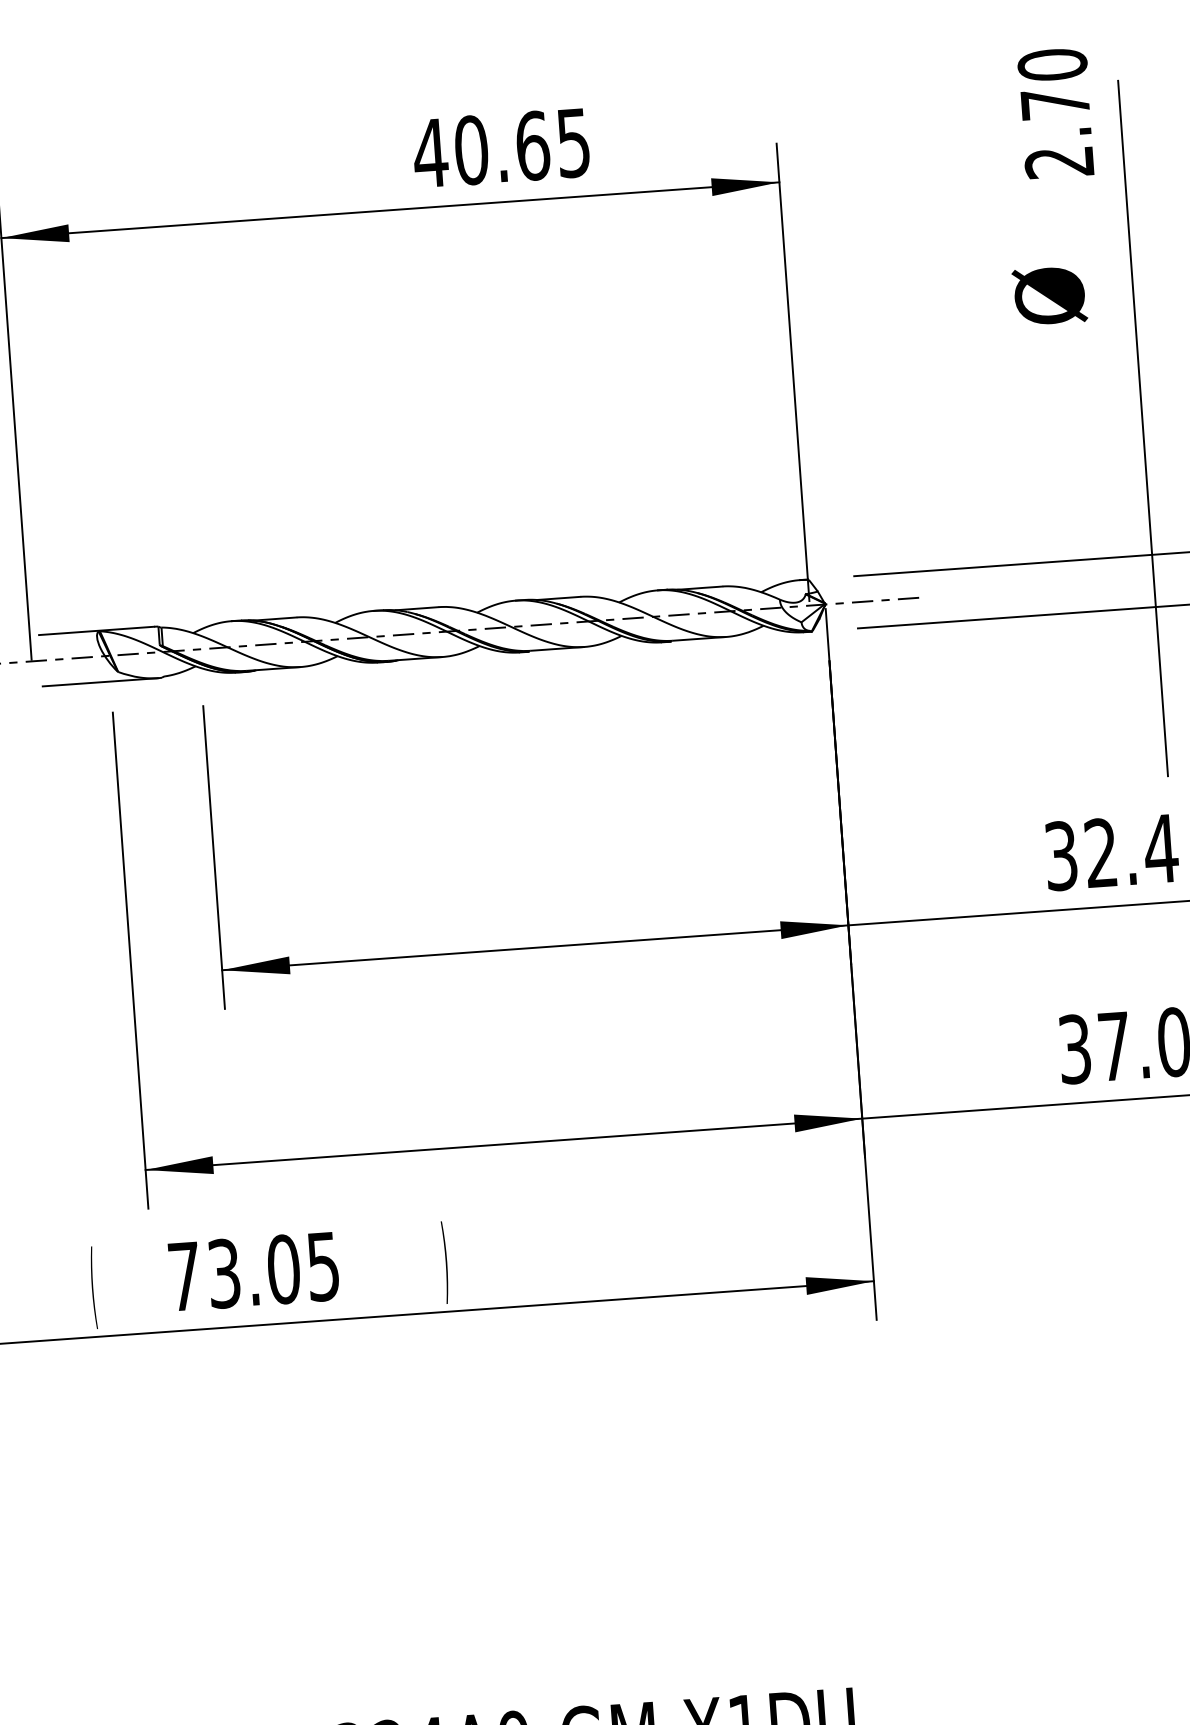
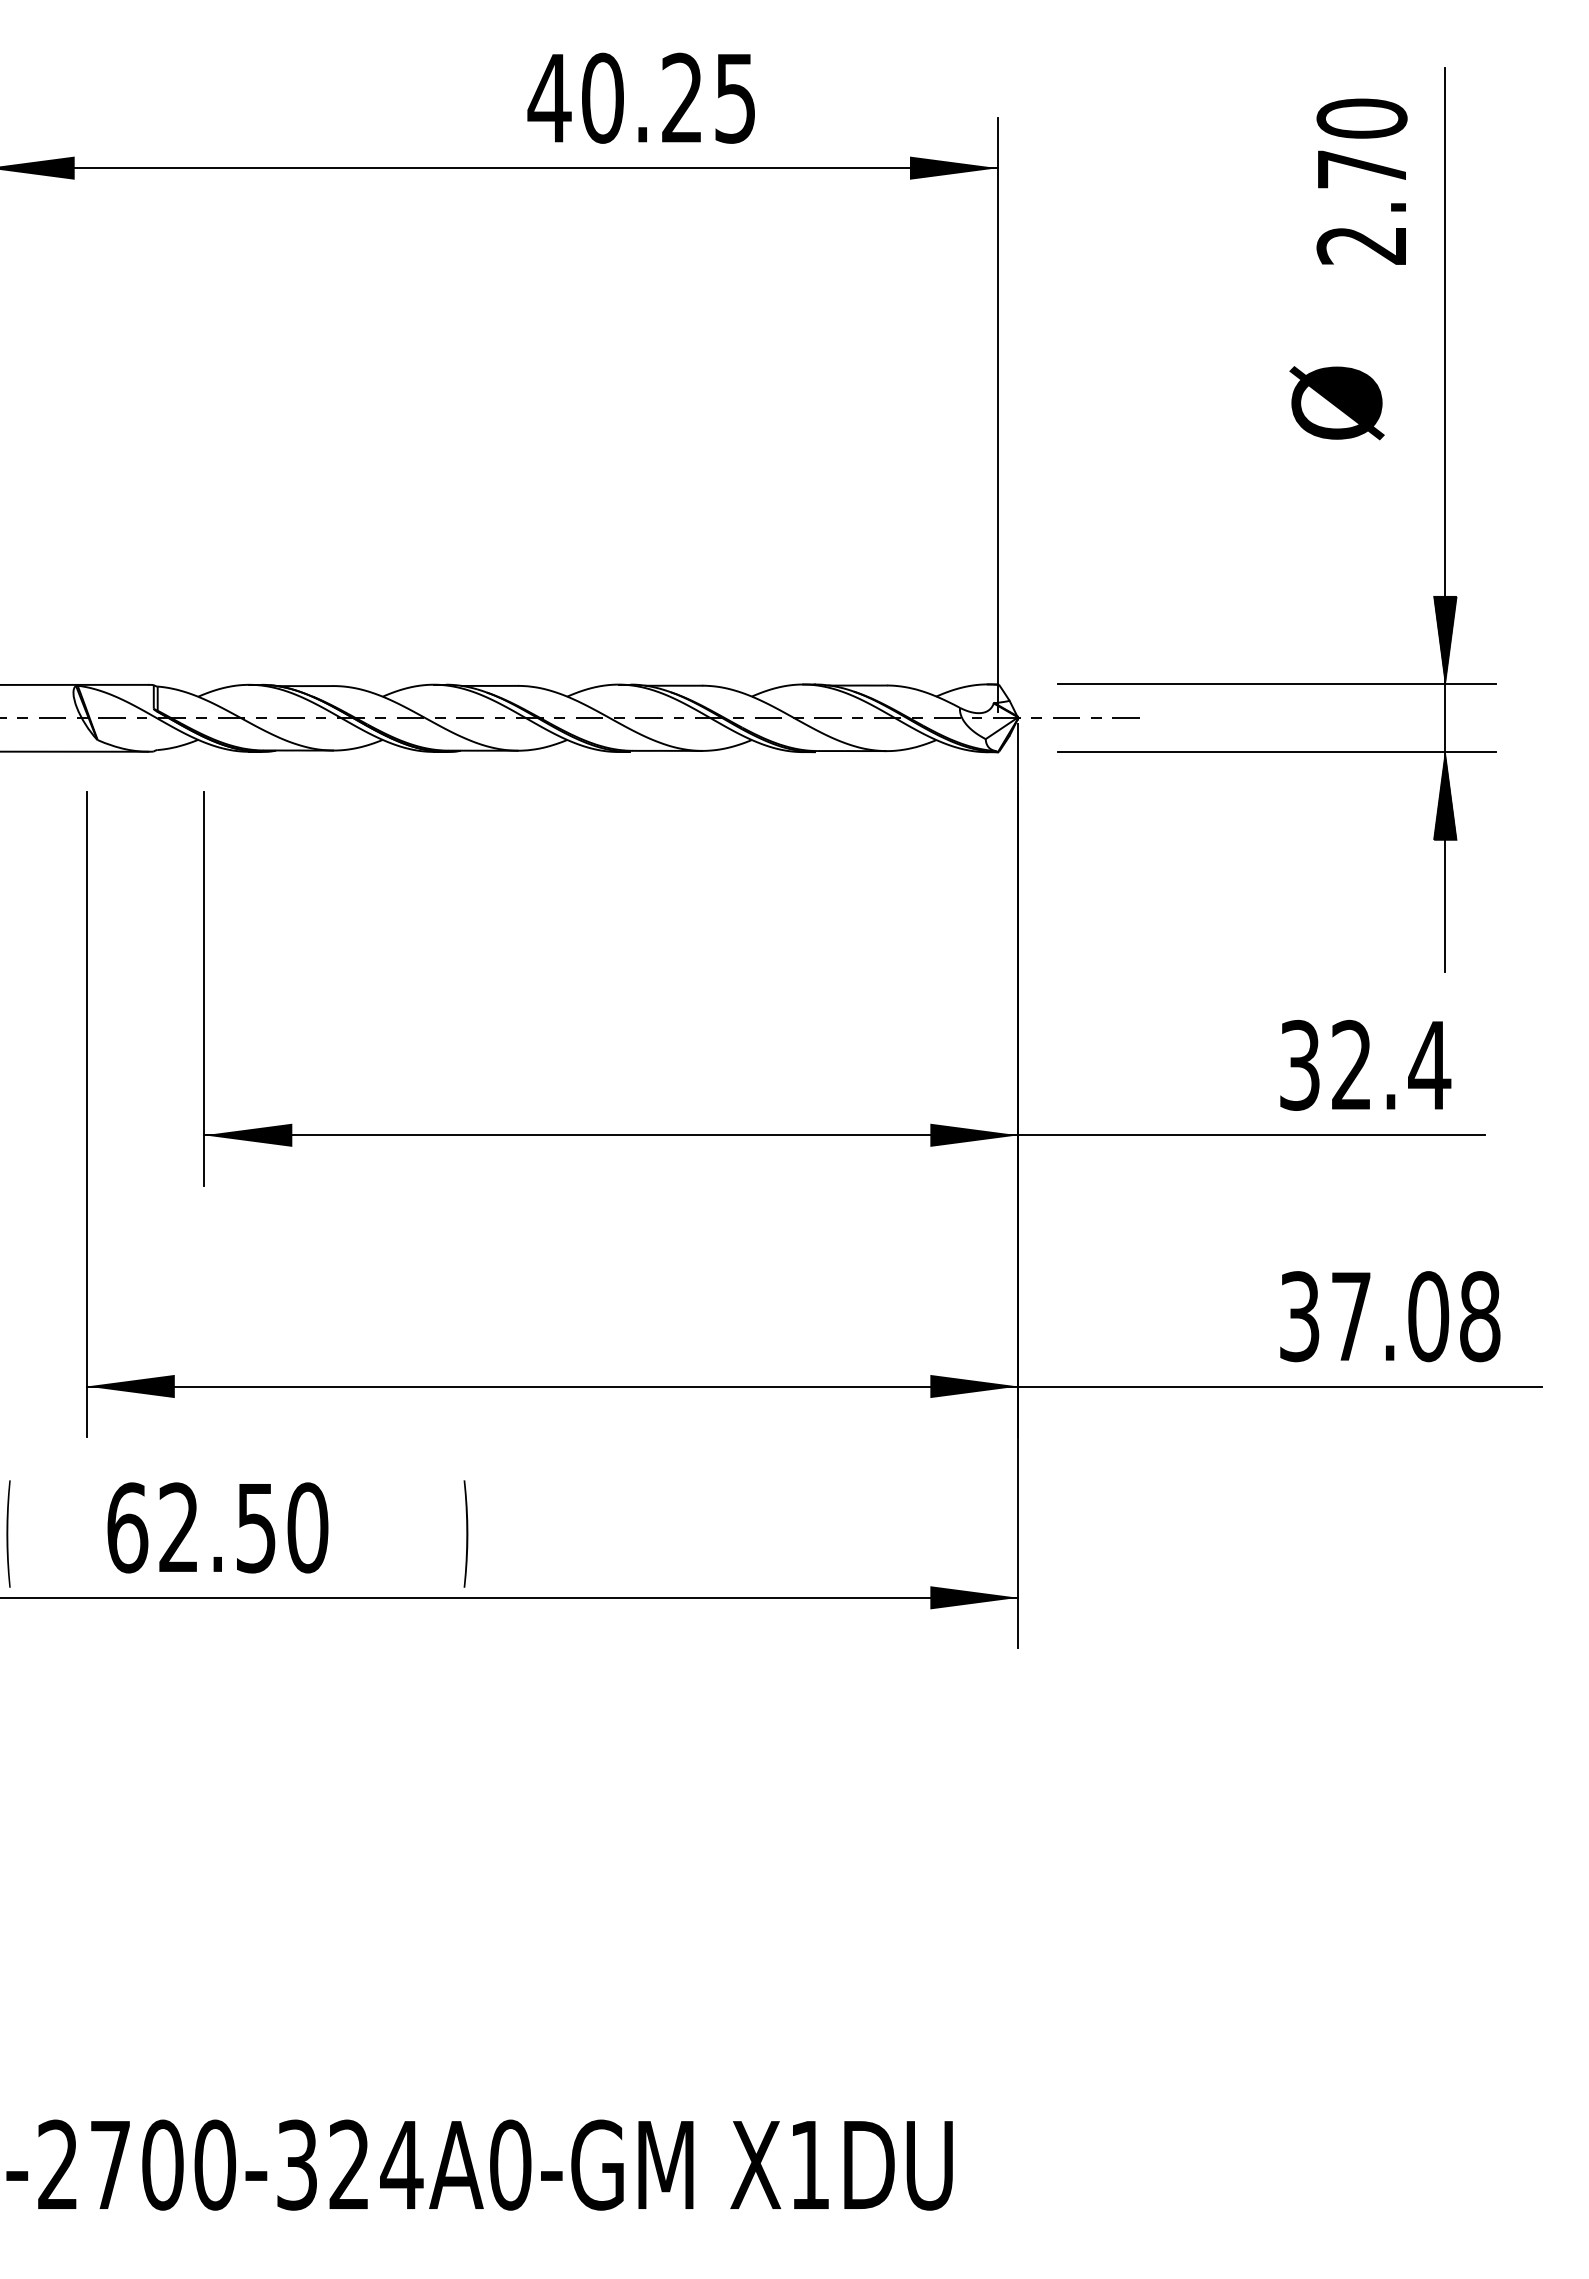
text: (1055, 113) -> (1361, 181), moved
text: (532, 145) -> (682, 97), 40.65 -> 40.25
text: (1049, 296) -> (1336, 403), moved
hatch: (1149, 521) -> (1444, 640), added
hatch: (1157, 641) -> (1444, 796), added
text: (253, 1271) -> (217, 1527), 73.05 -> 62.50

